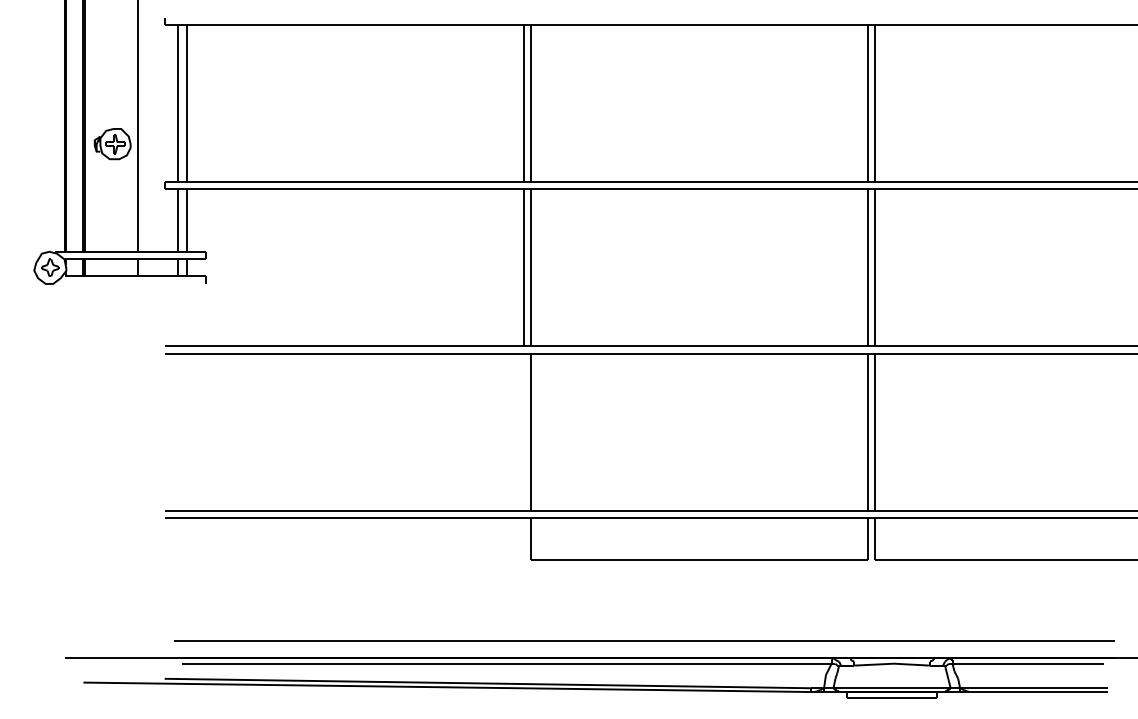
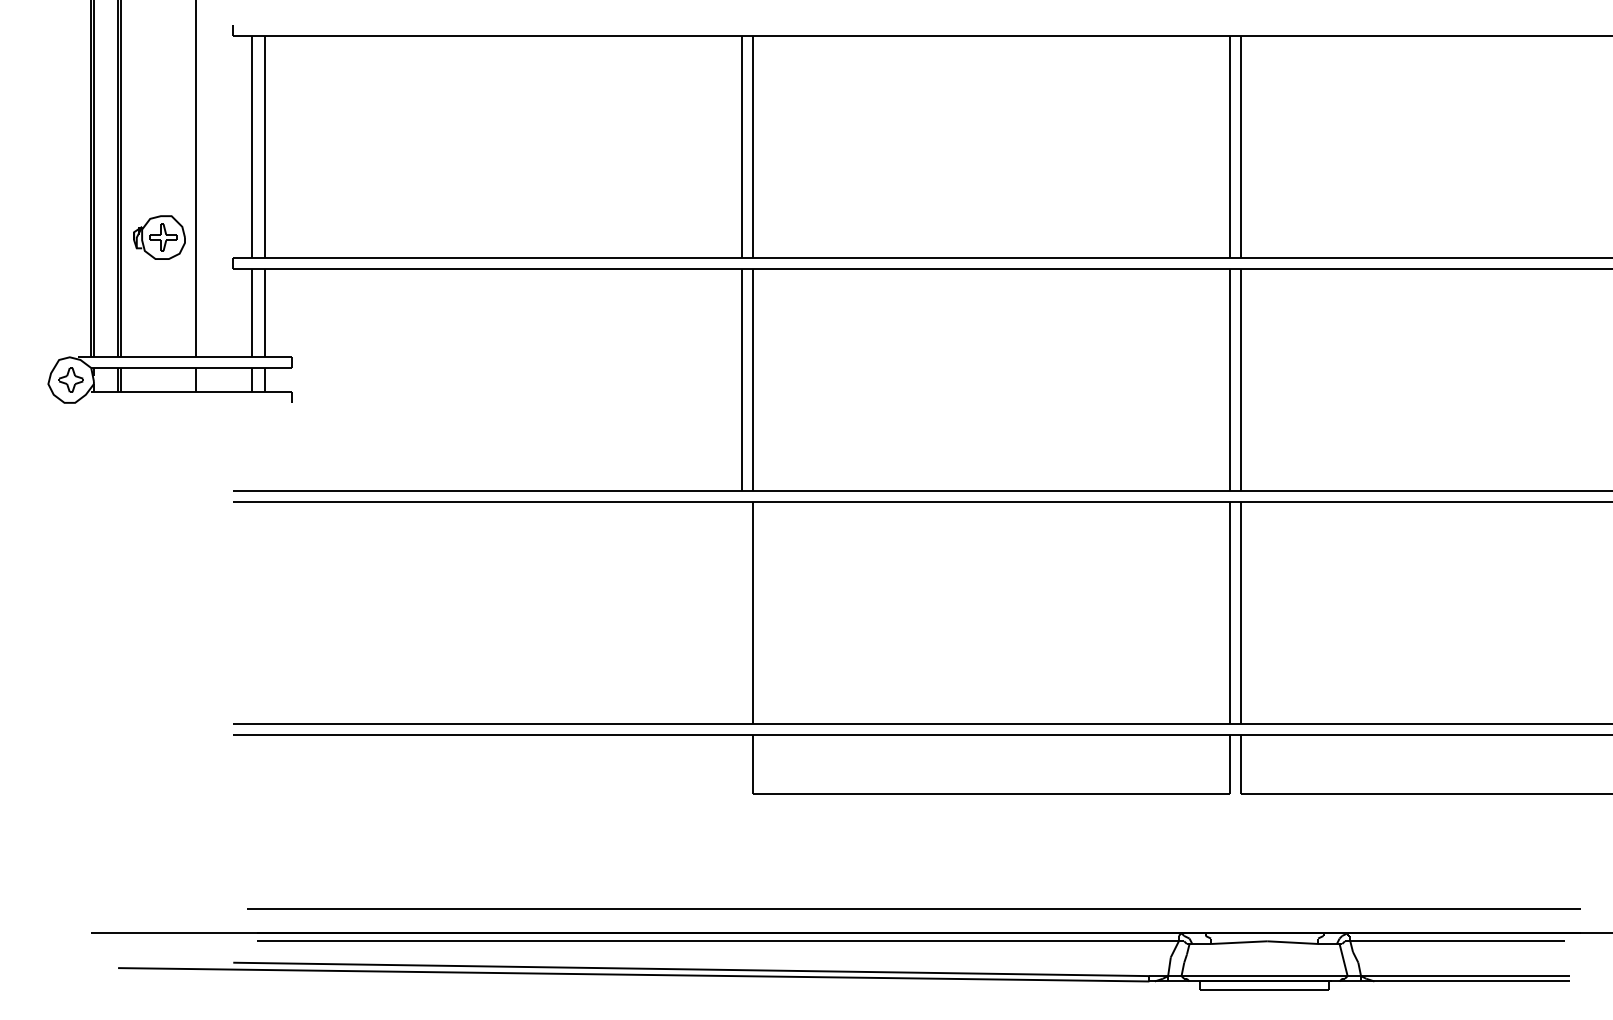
part: (112, 144) -> (159, 237), moved

